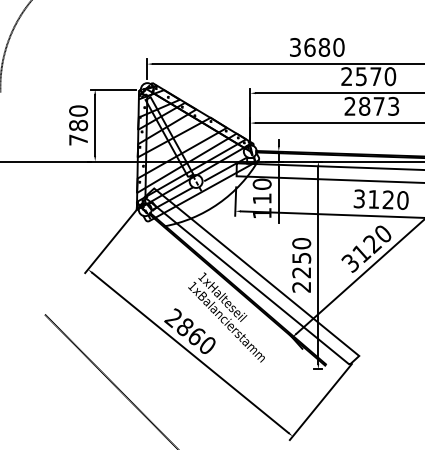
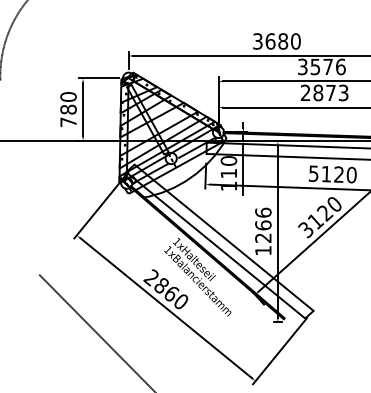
text: (368, 76) -> (321, 66), 2570 -> 3576
text: (359, 198) -> (313, 173), 3120 -> 5120
text: (301, 264) -> (263, 230), 2250 -> 1266

